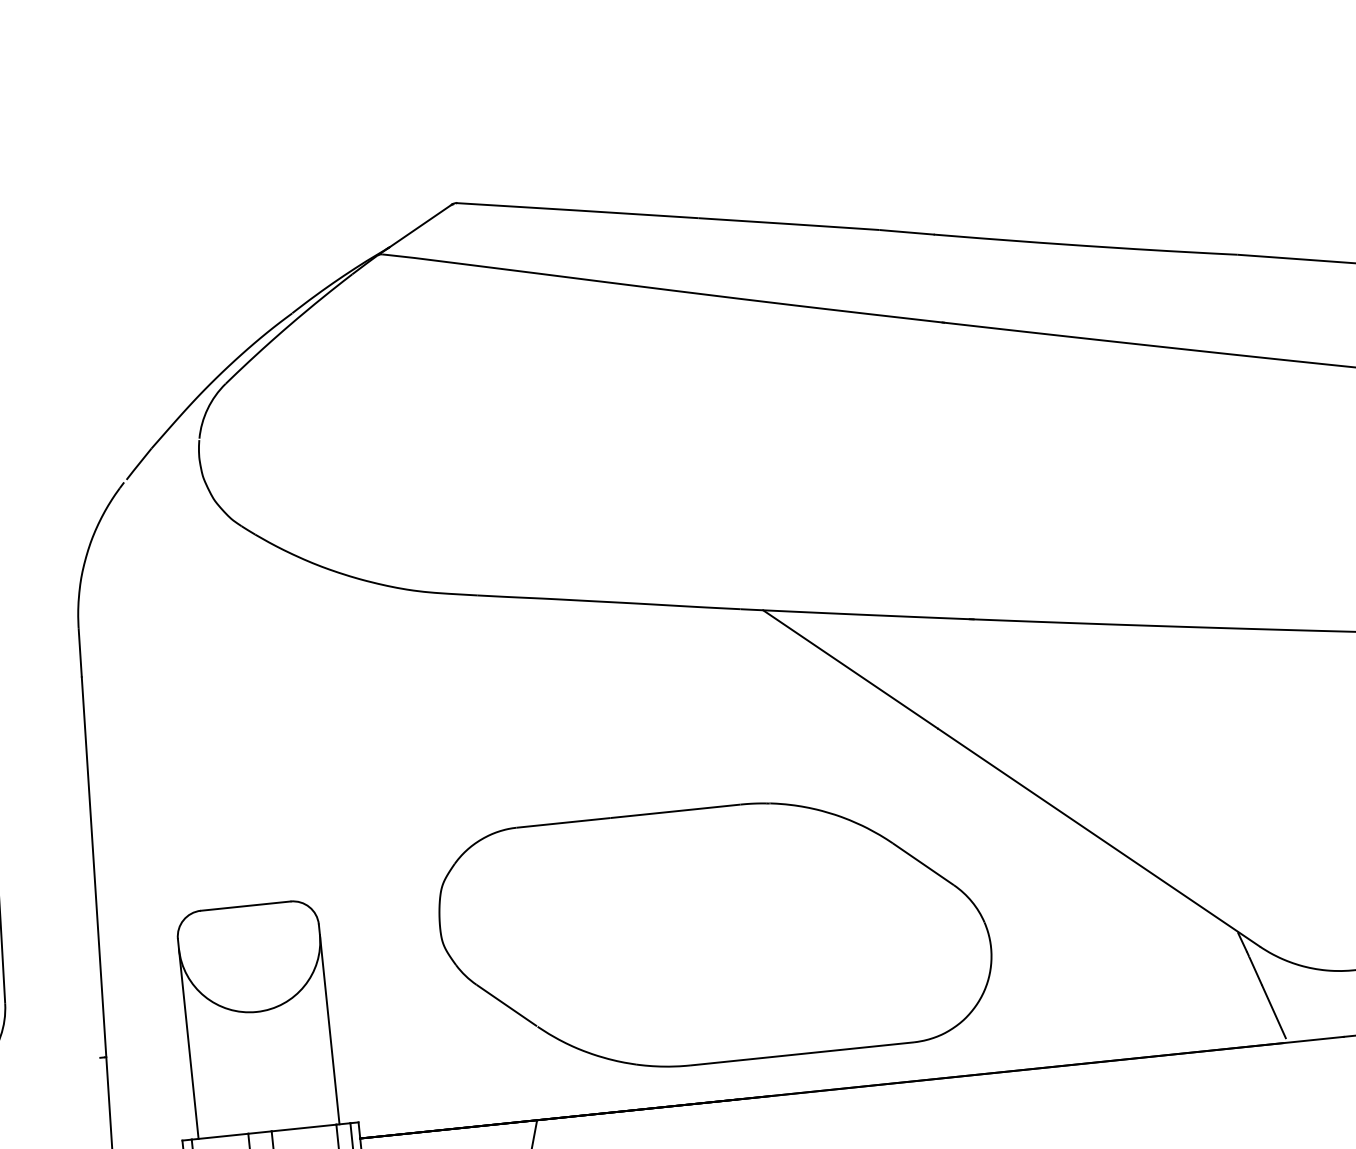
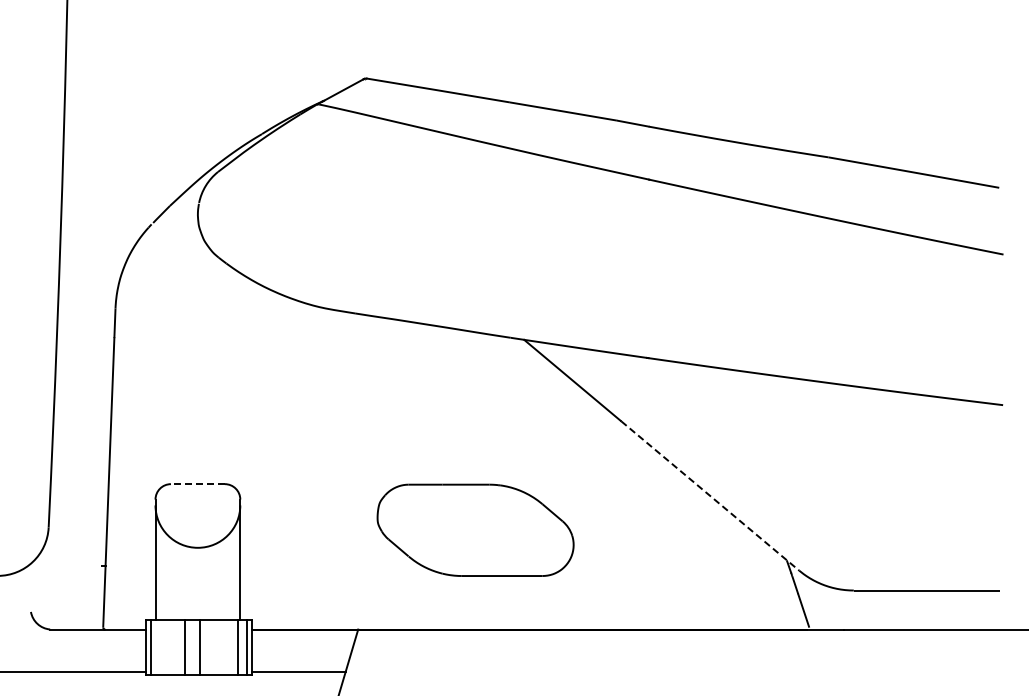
line: (1099, 838) -> (710, 496), solid -> dashed
line: (245, 906) -> (197, 484), solid -> dashed
part: (715, 935) -> (475, 530), size x0.6

